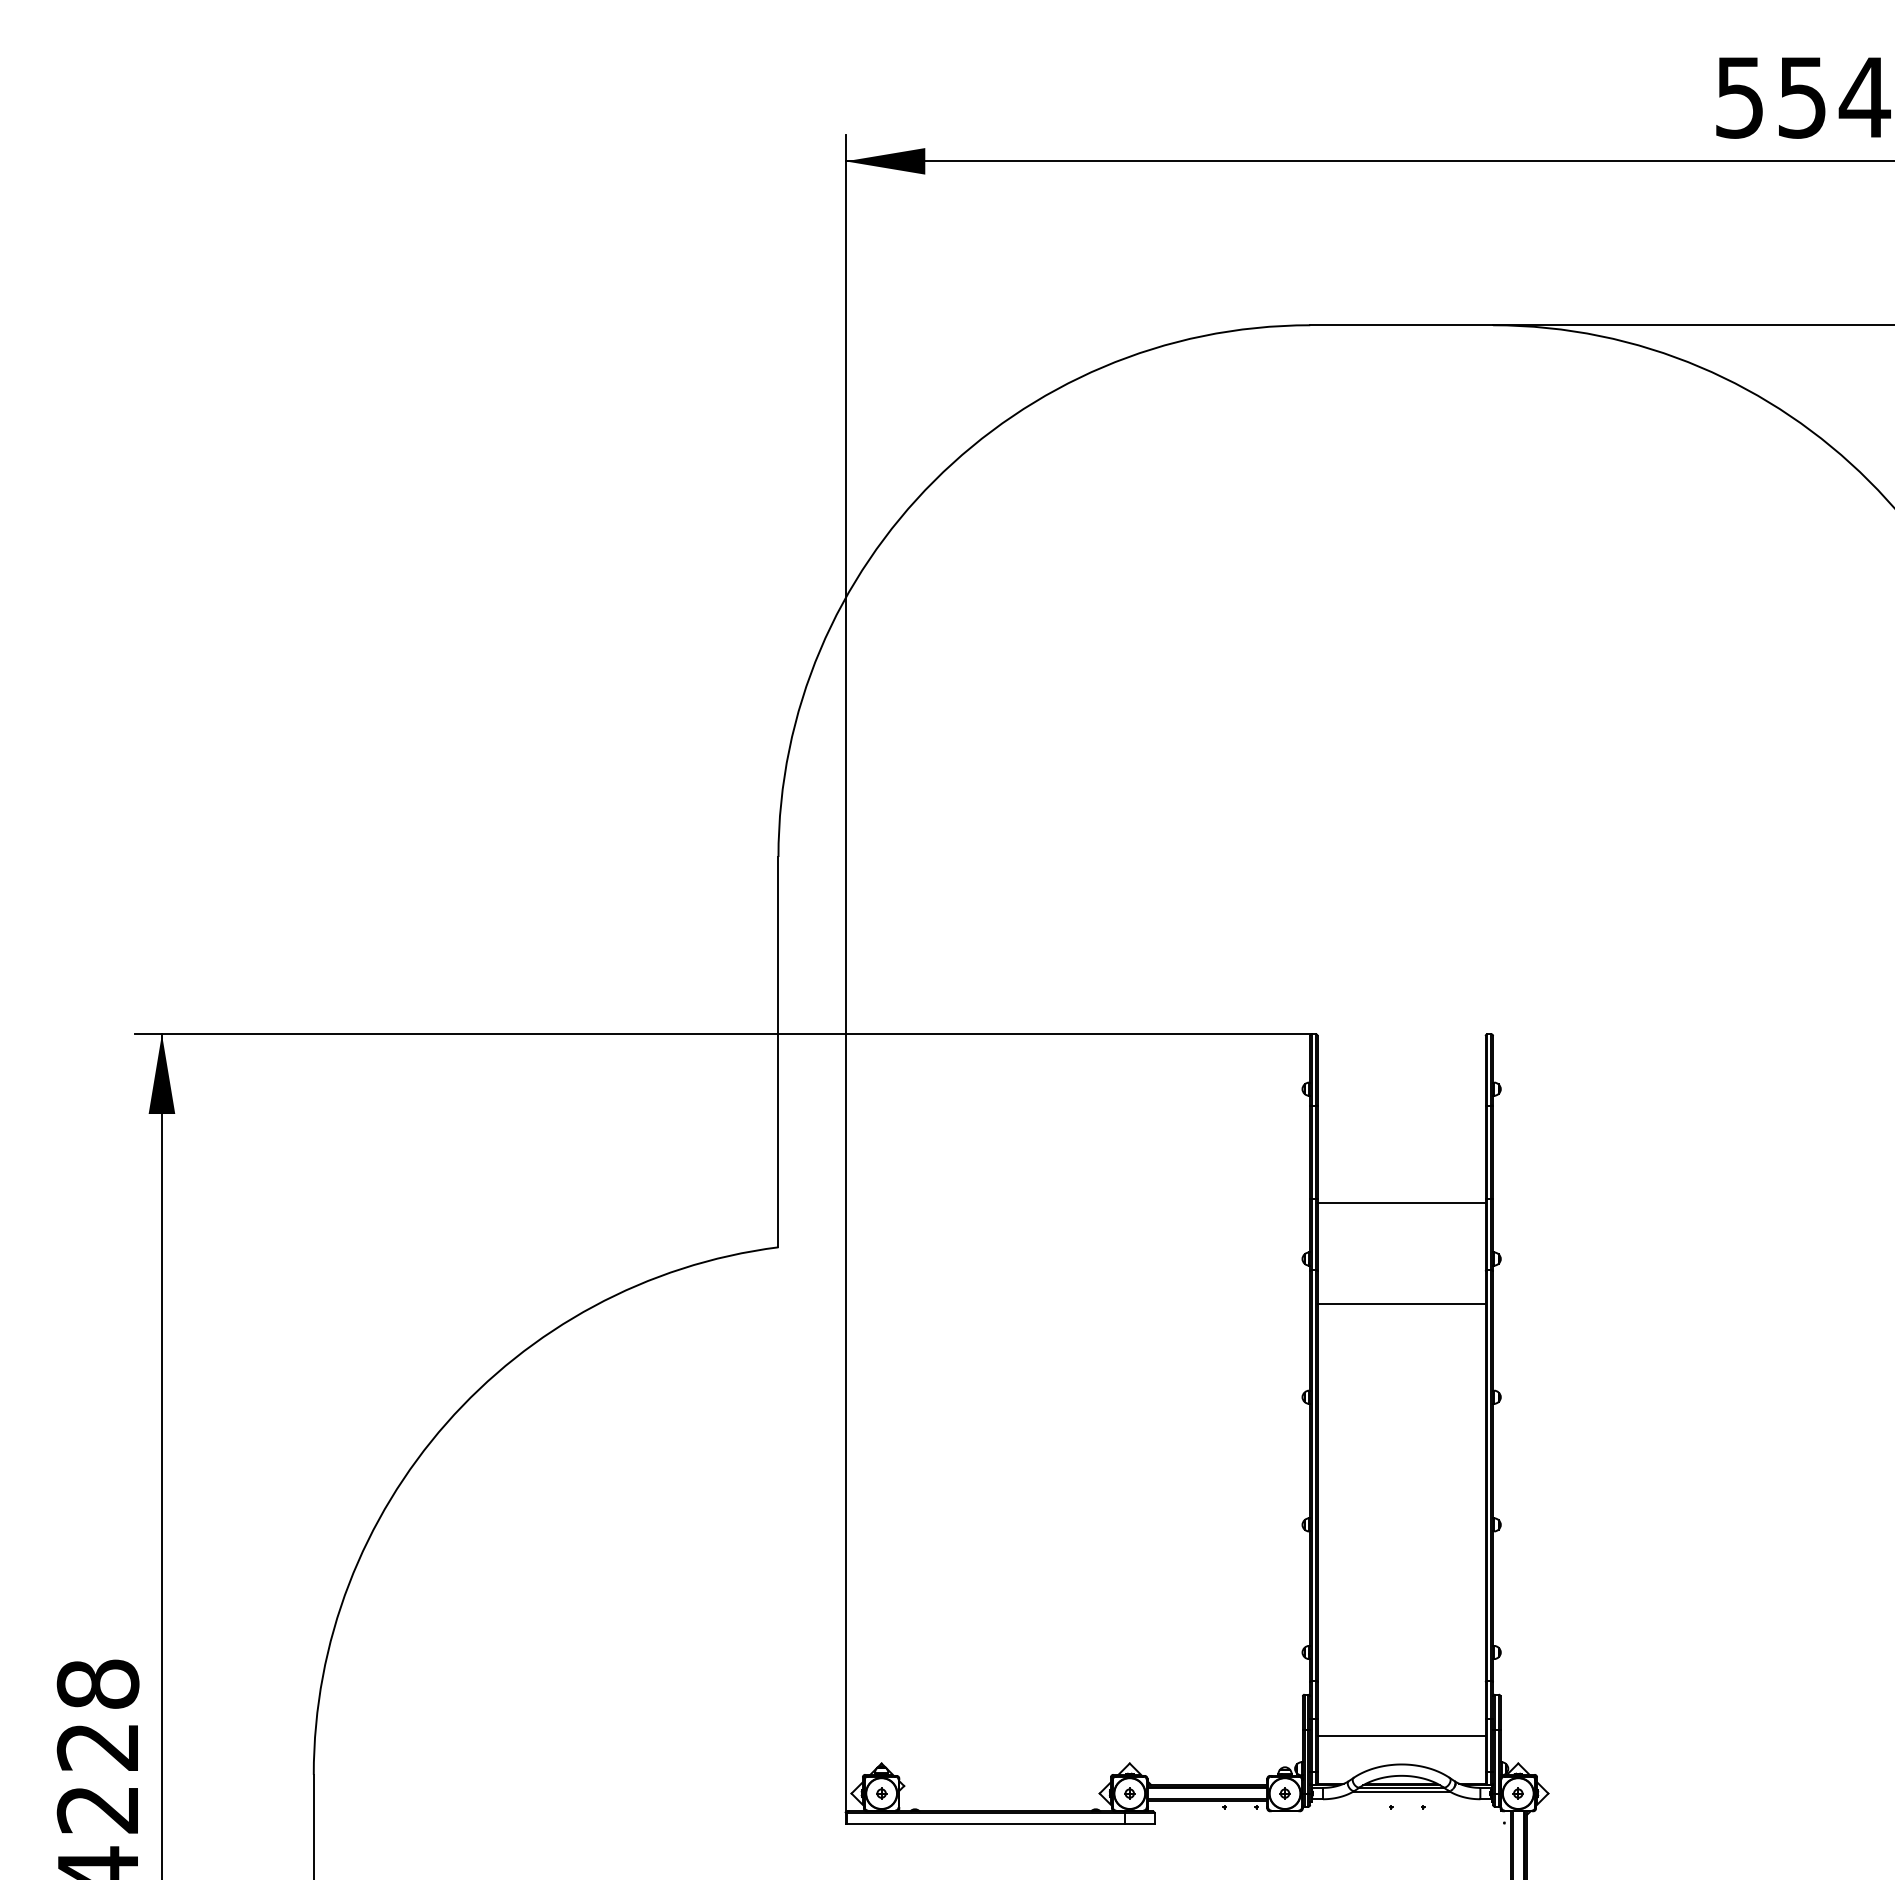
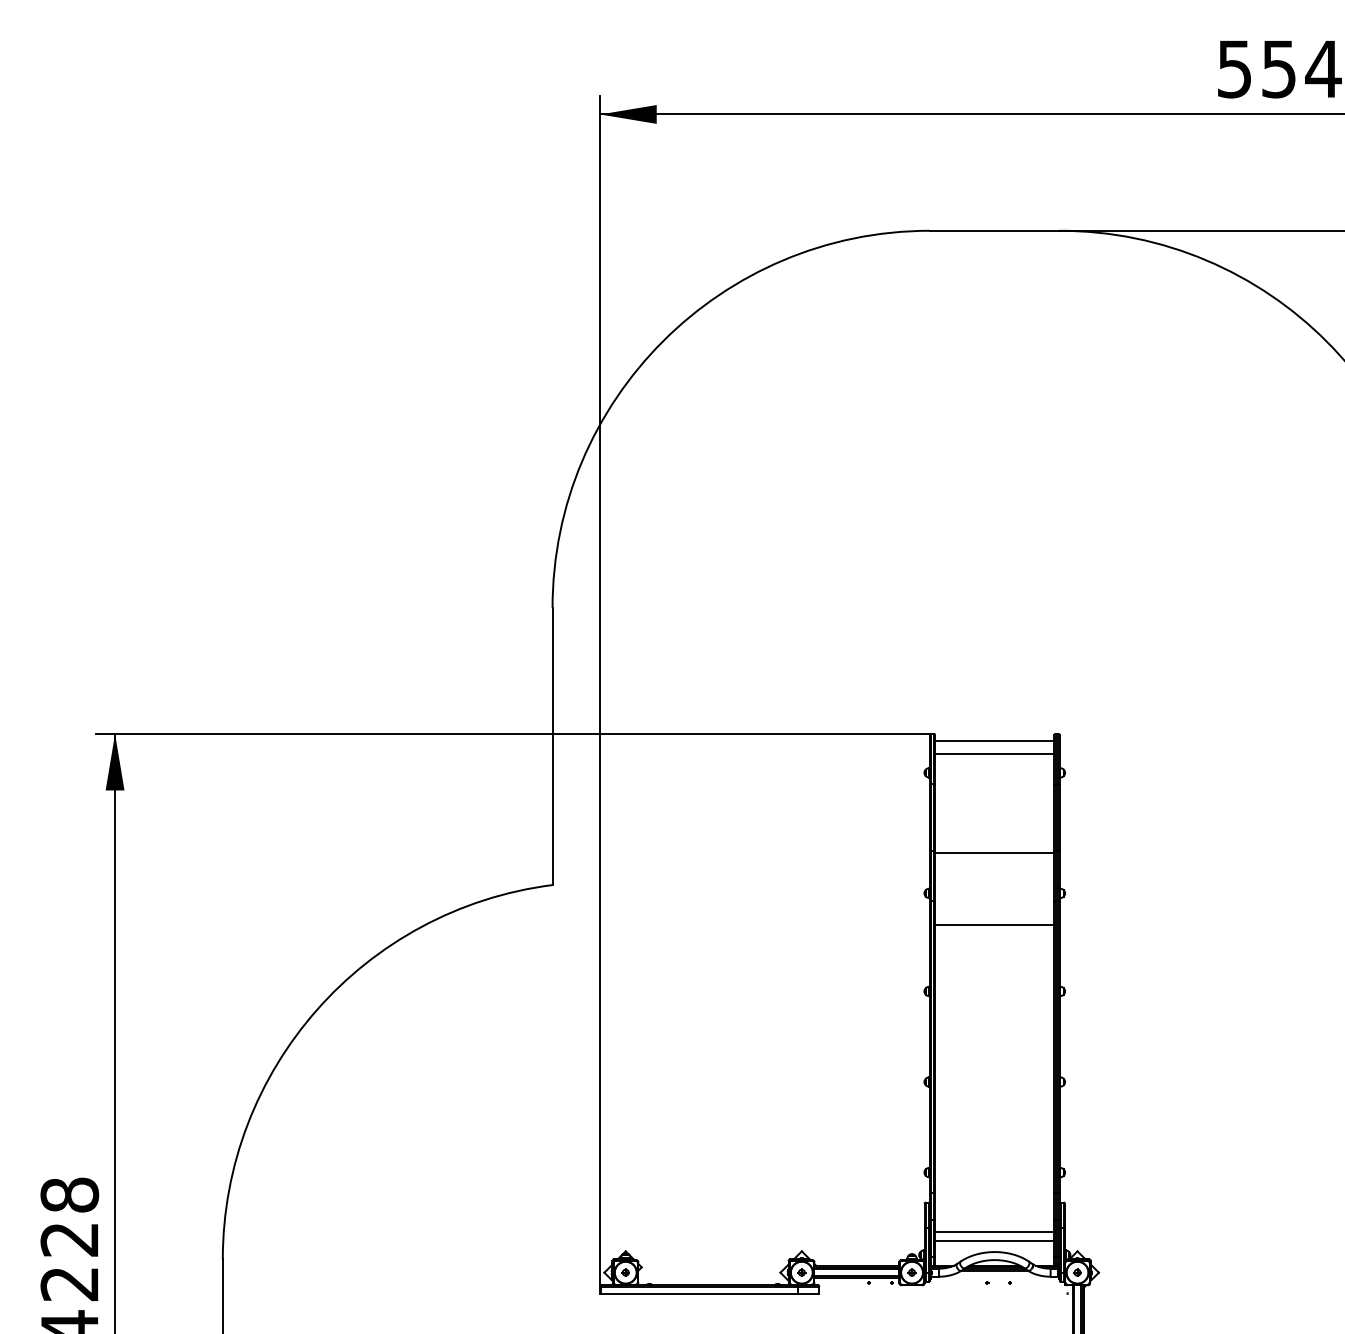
line: (1401, 1044) -> (994, 741), added
line: (1401, 1062) -> (994, 753), added
line: (1401, 1749) -> (994, 1241), added

